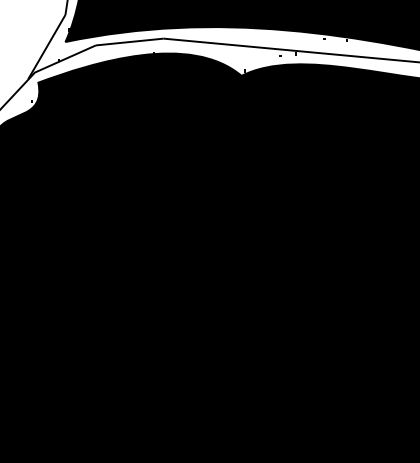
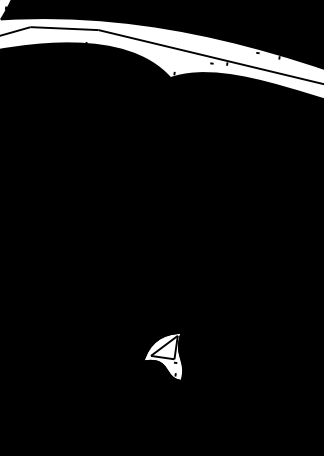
fill: (275, 349) -> (165, 353), removed

